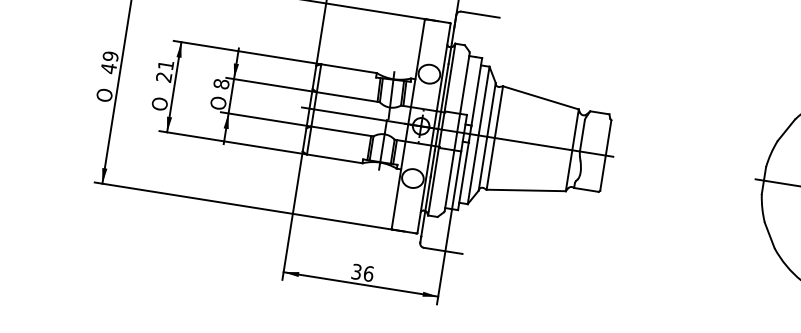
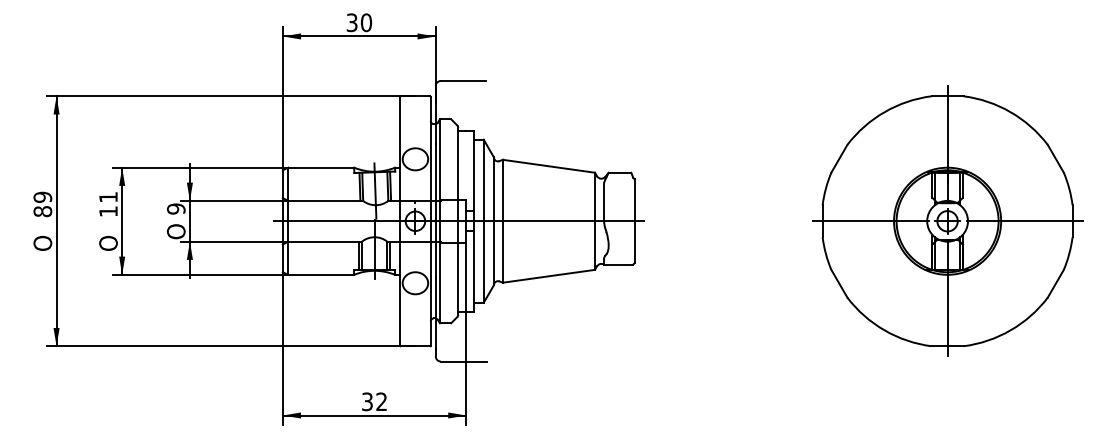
text: (108, 68) -> (42, 211), 49 -> 89
text: (164, 77) -> (108, 211), 21 -> 11
text: (221, 83) -> (176, 208), 8 -> 9
text: (368, 273) -> (381, 401), 36 -> 32

